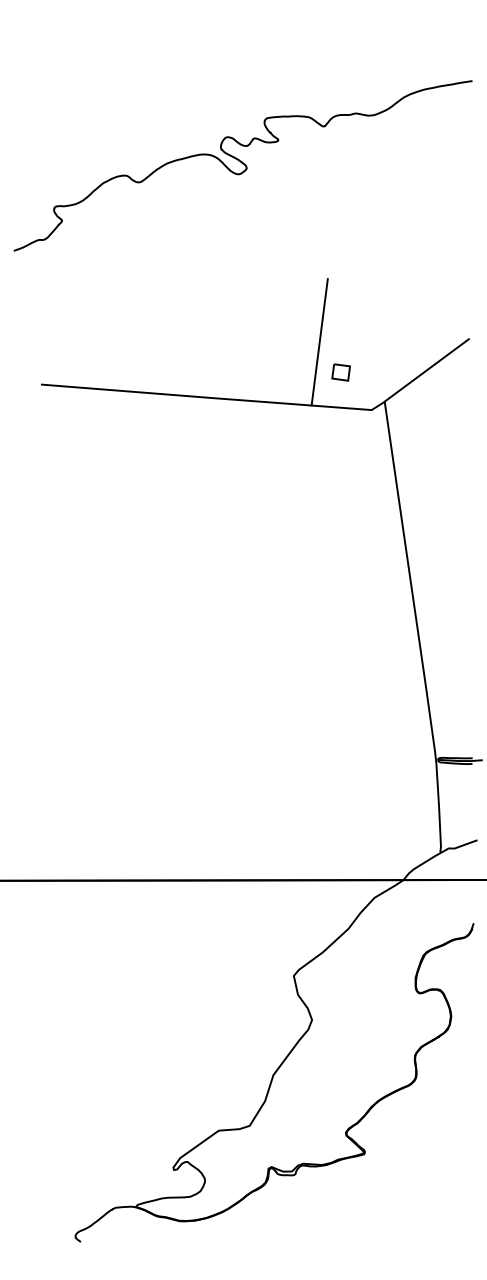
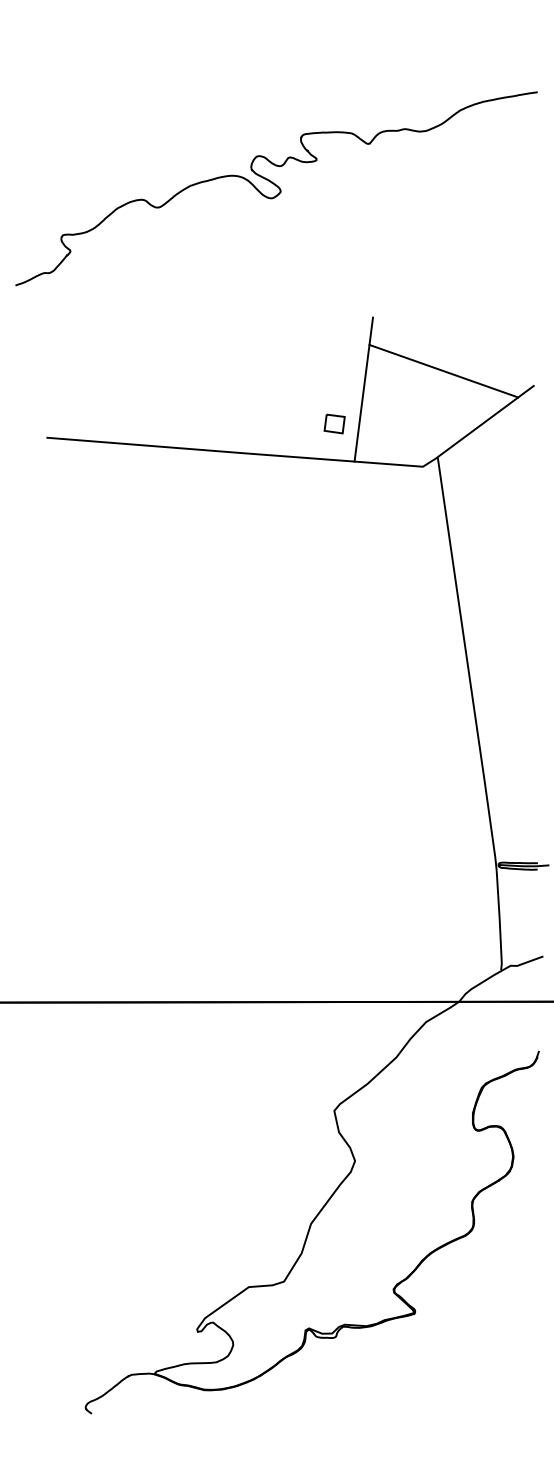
line: (389, 326) -> (443, 371), added
part: (340, 372) -> (333, 423), moved

